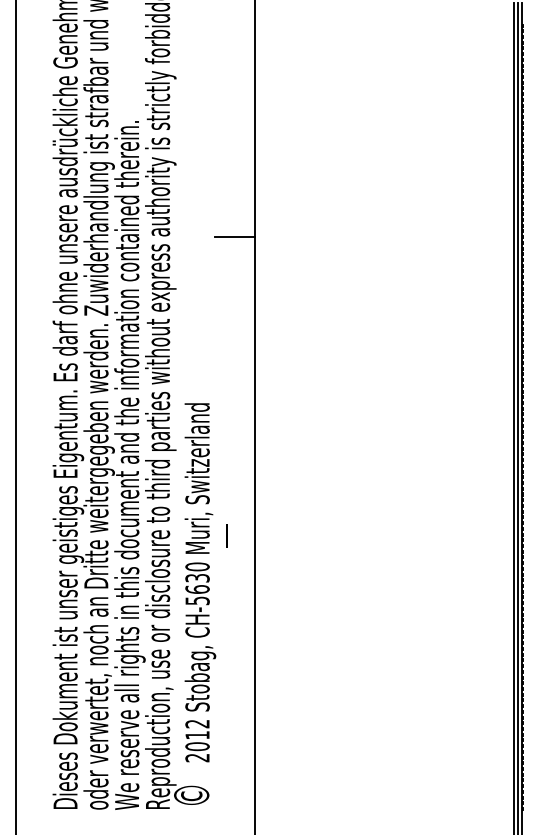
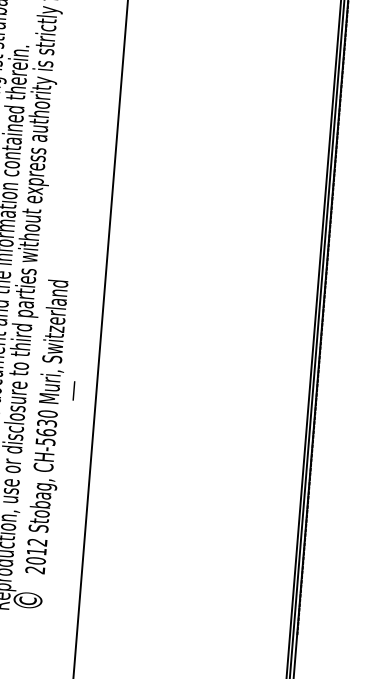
line: (234, 237) -> (99, 147), removed

